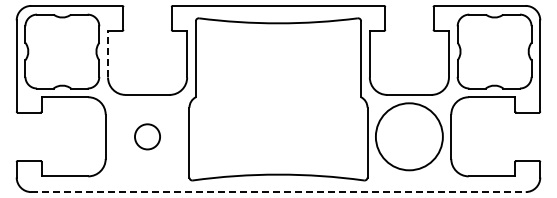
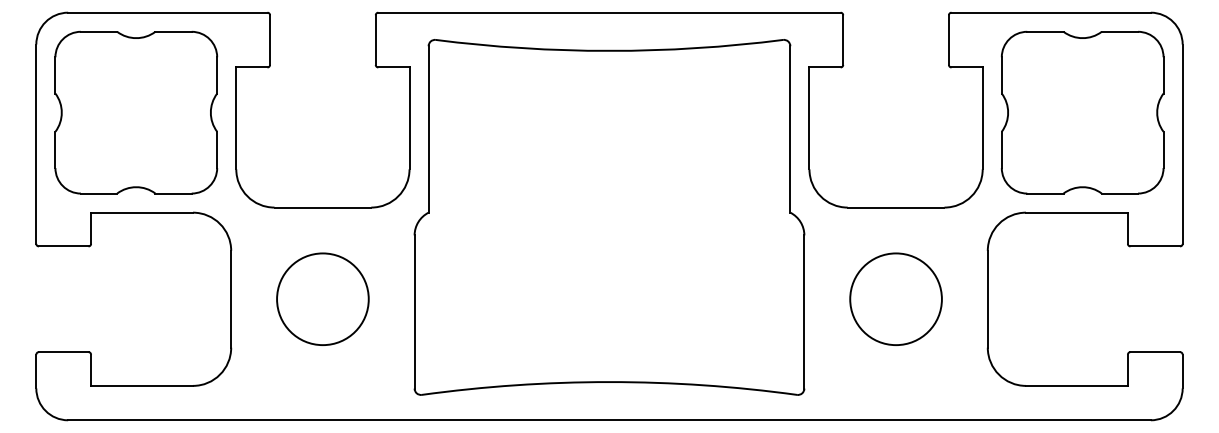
line: (108, 53) -> (237, 116), dashed -> solid
circle: (147, 136) -> (322, 298), size x1.67
circle: (409, 136) -> (896, 298), size x0.62
line: (279, 192) -> (611, 421), dashed -> solid

